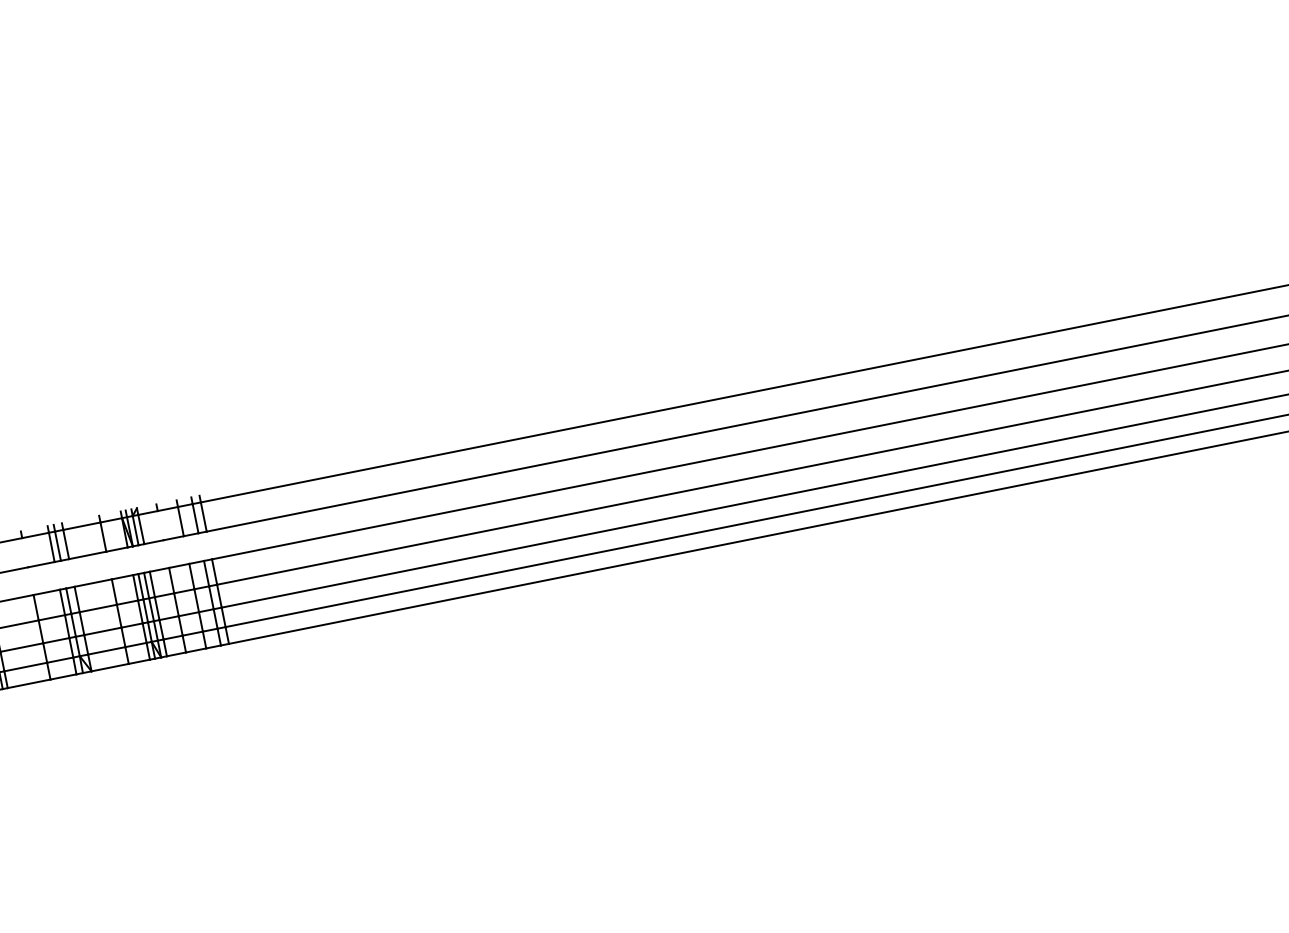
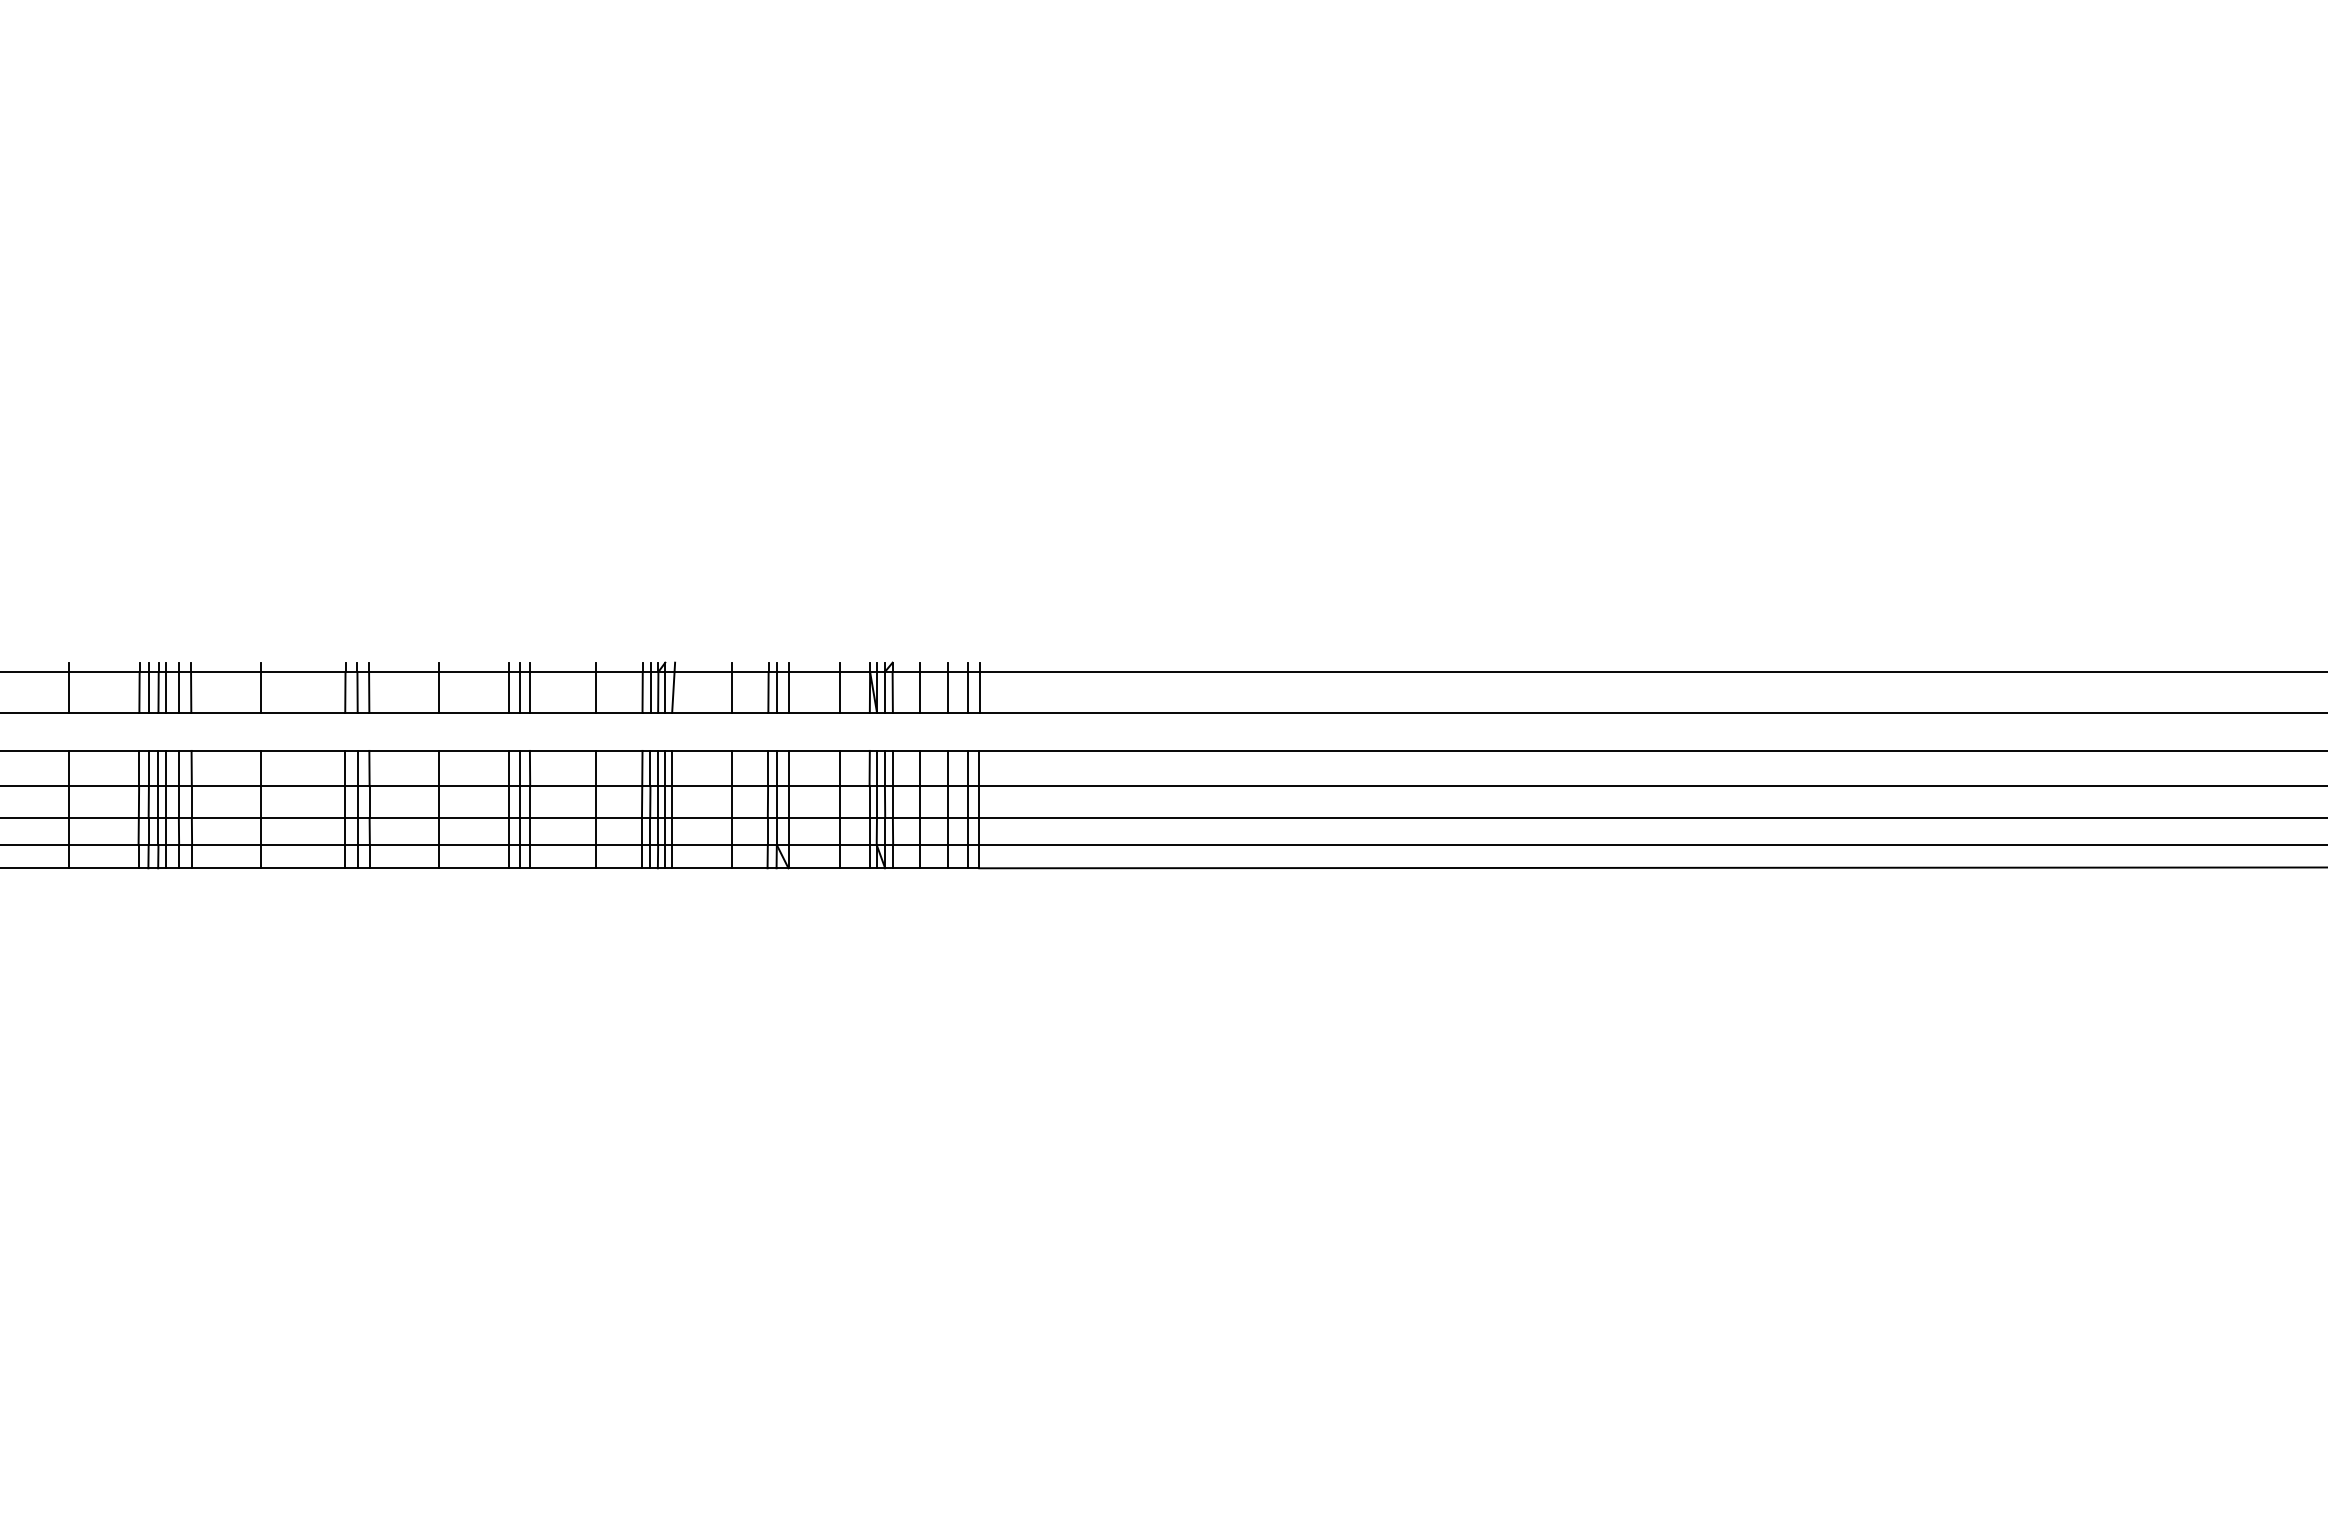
line: (160, 525) -> (919, 691), added
line: (25, 552) -> (731, 691), added

